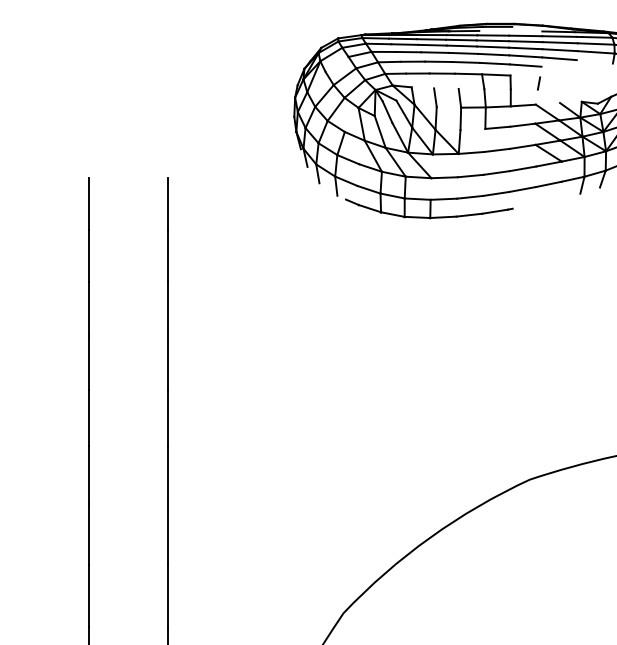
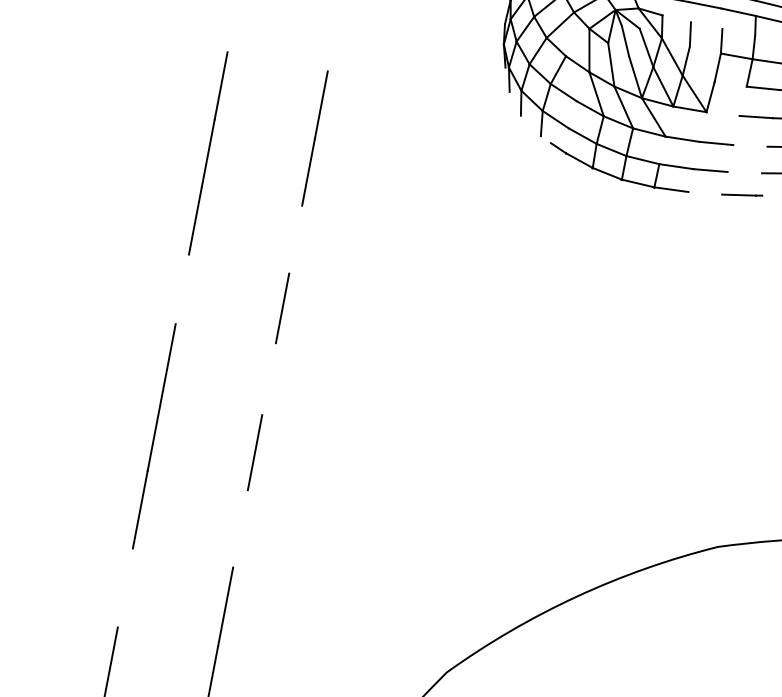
line: (471, 152) -> (723, 113), removed
line: (496, 172) -> (750, 145), removed
line: (496, 193) -> (745, 172), removed
line: (469, 214) -> (705, 192), removed
line: (167, 308) -> (295, 239), removed
line: (89, 362) -> (182, 289), removed
line: (167, 417) -> (268, 378), removed
line: (167, 534) -> (240, 528), removed
line: (89, 595) -> (125, 587), removed

